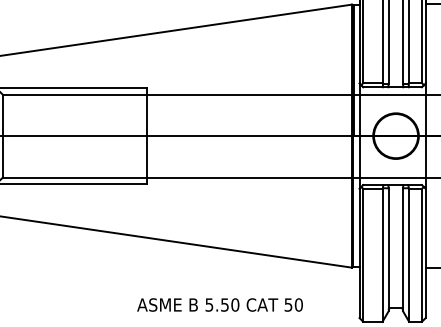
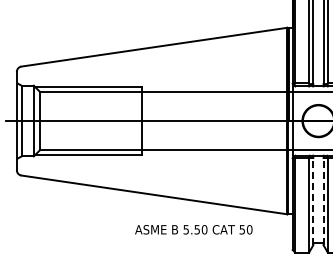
line: (388, 249) -> (313, 201), solid -> dashed
line: (402, 249) -> (323, 201), solid -> dashed
text: (219, 304) -> (193, 229), moved

